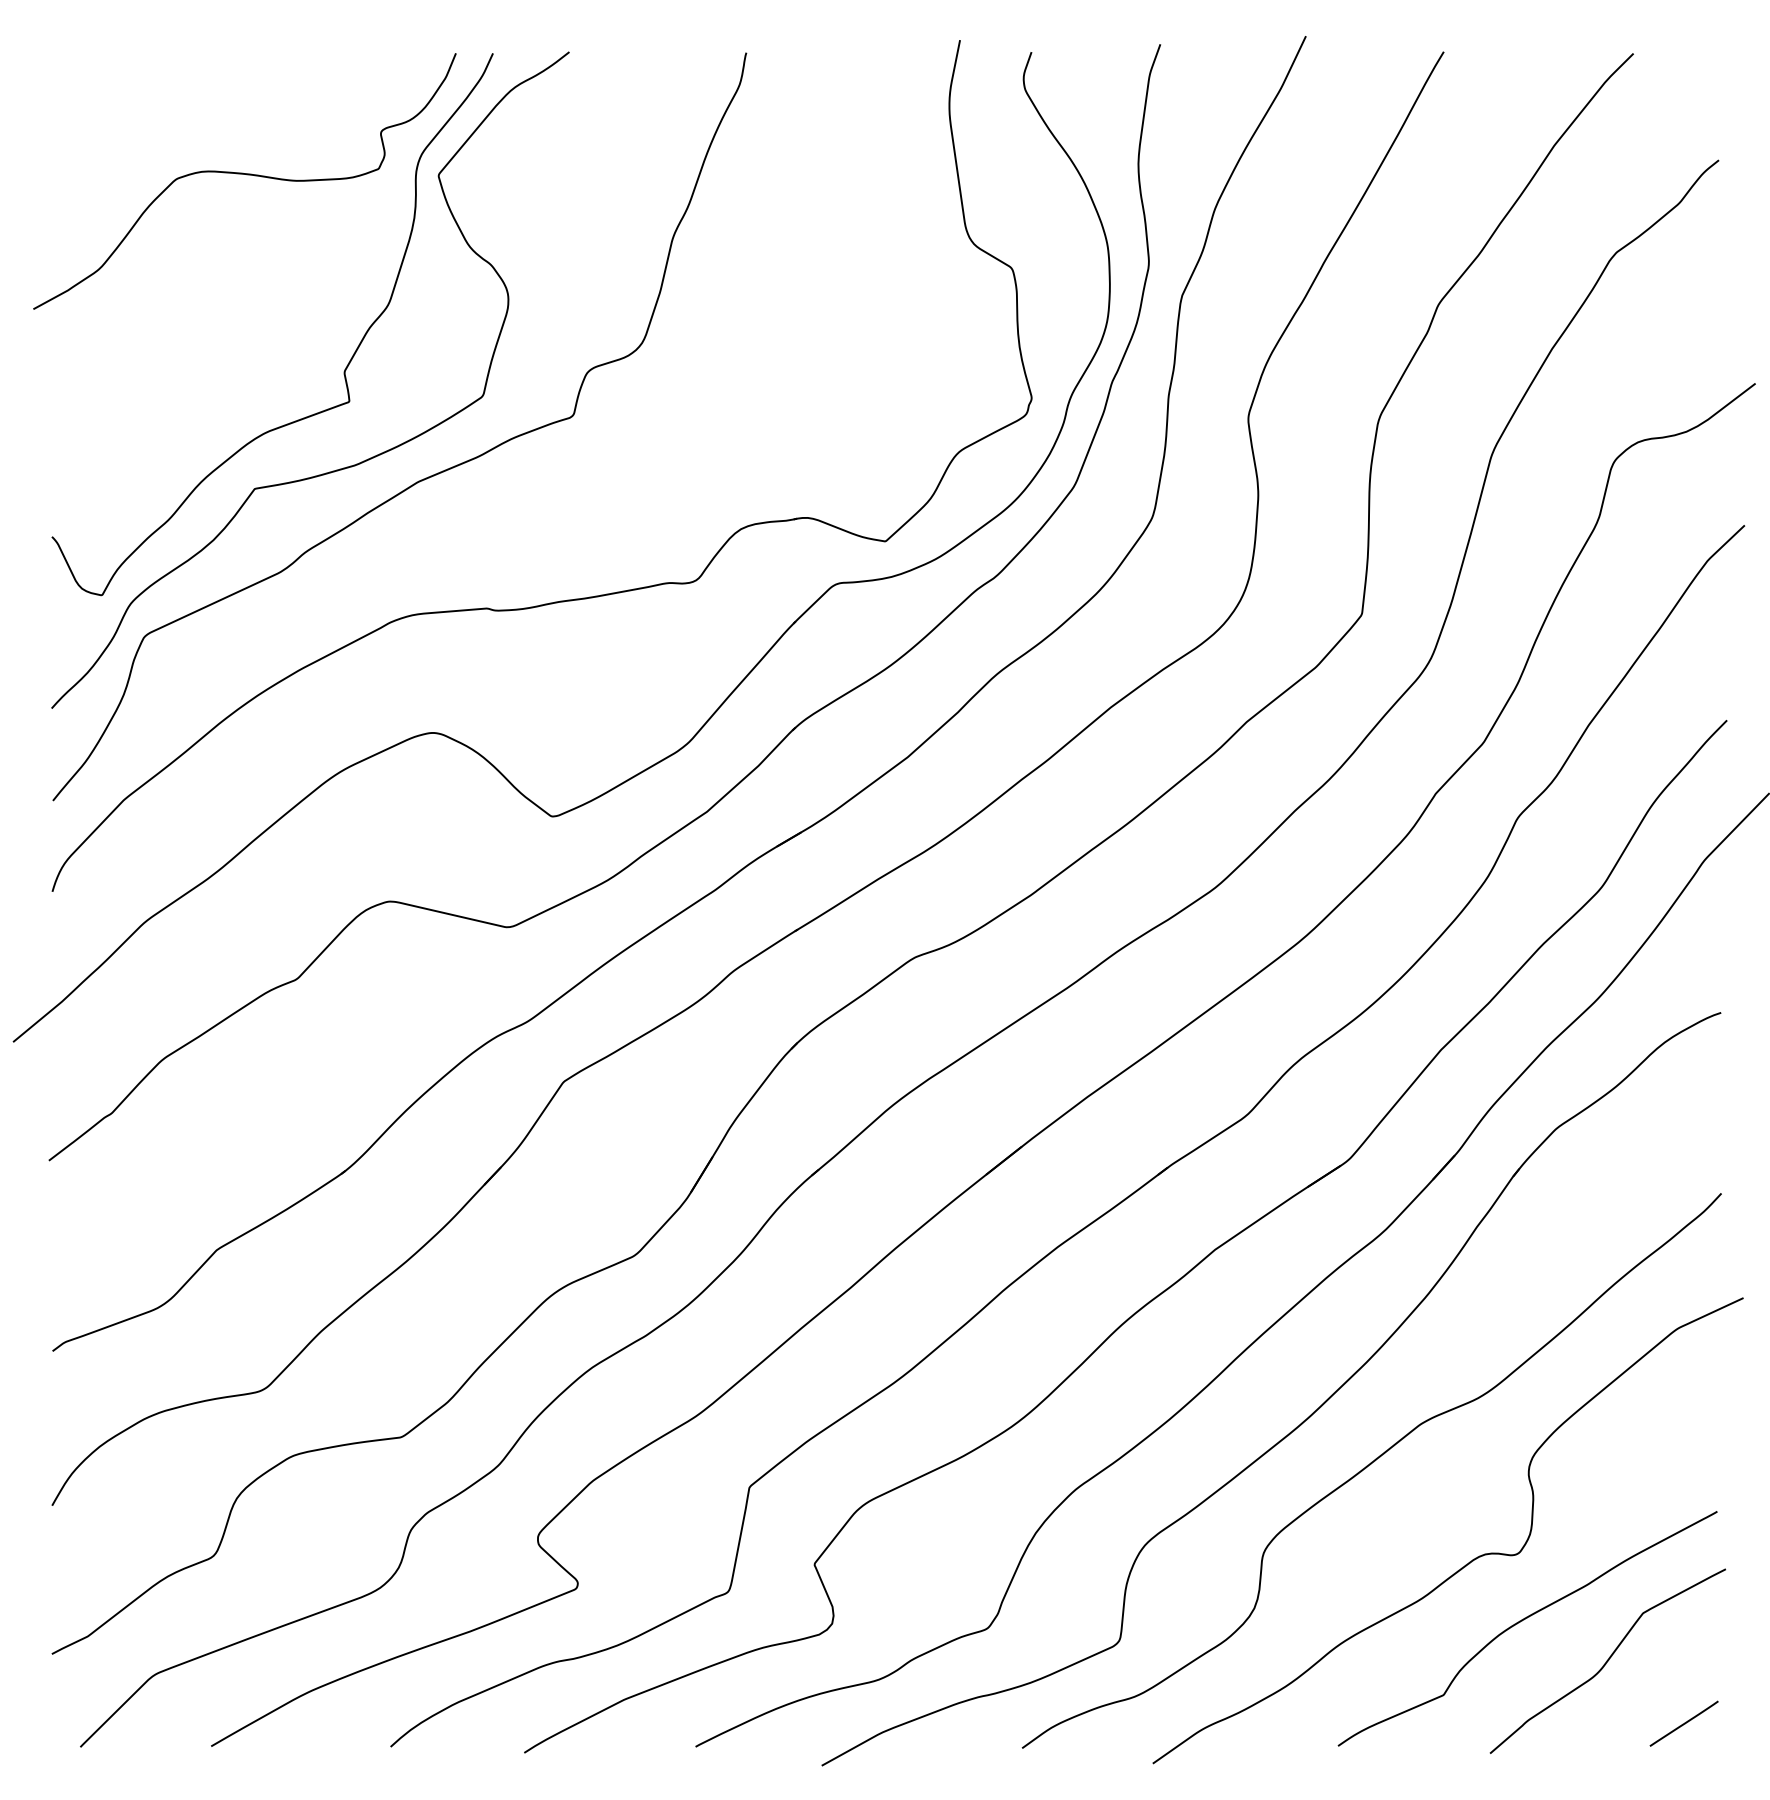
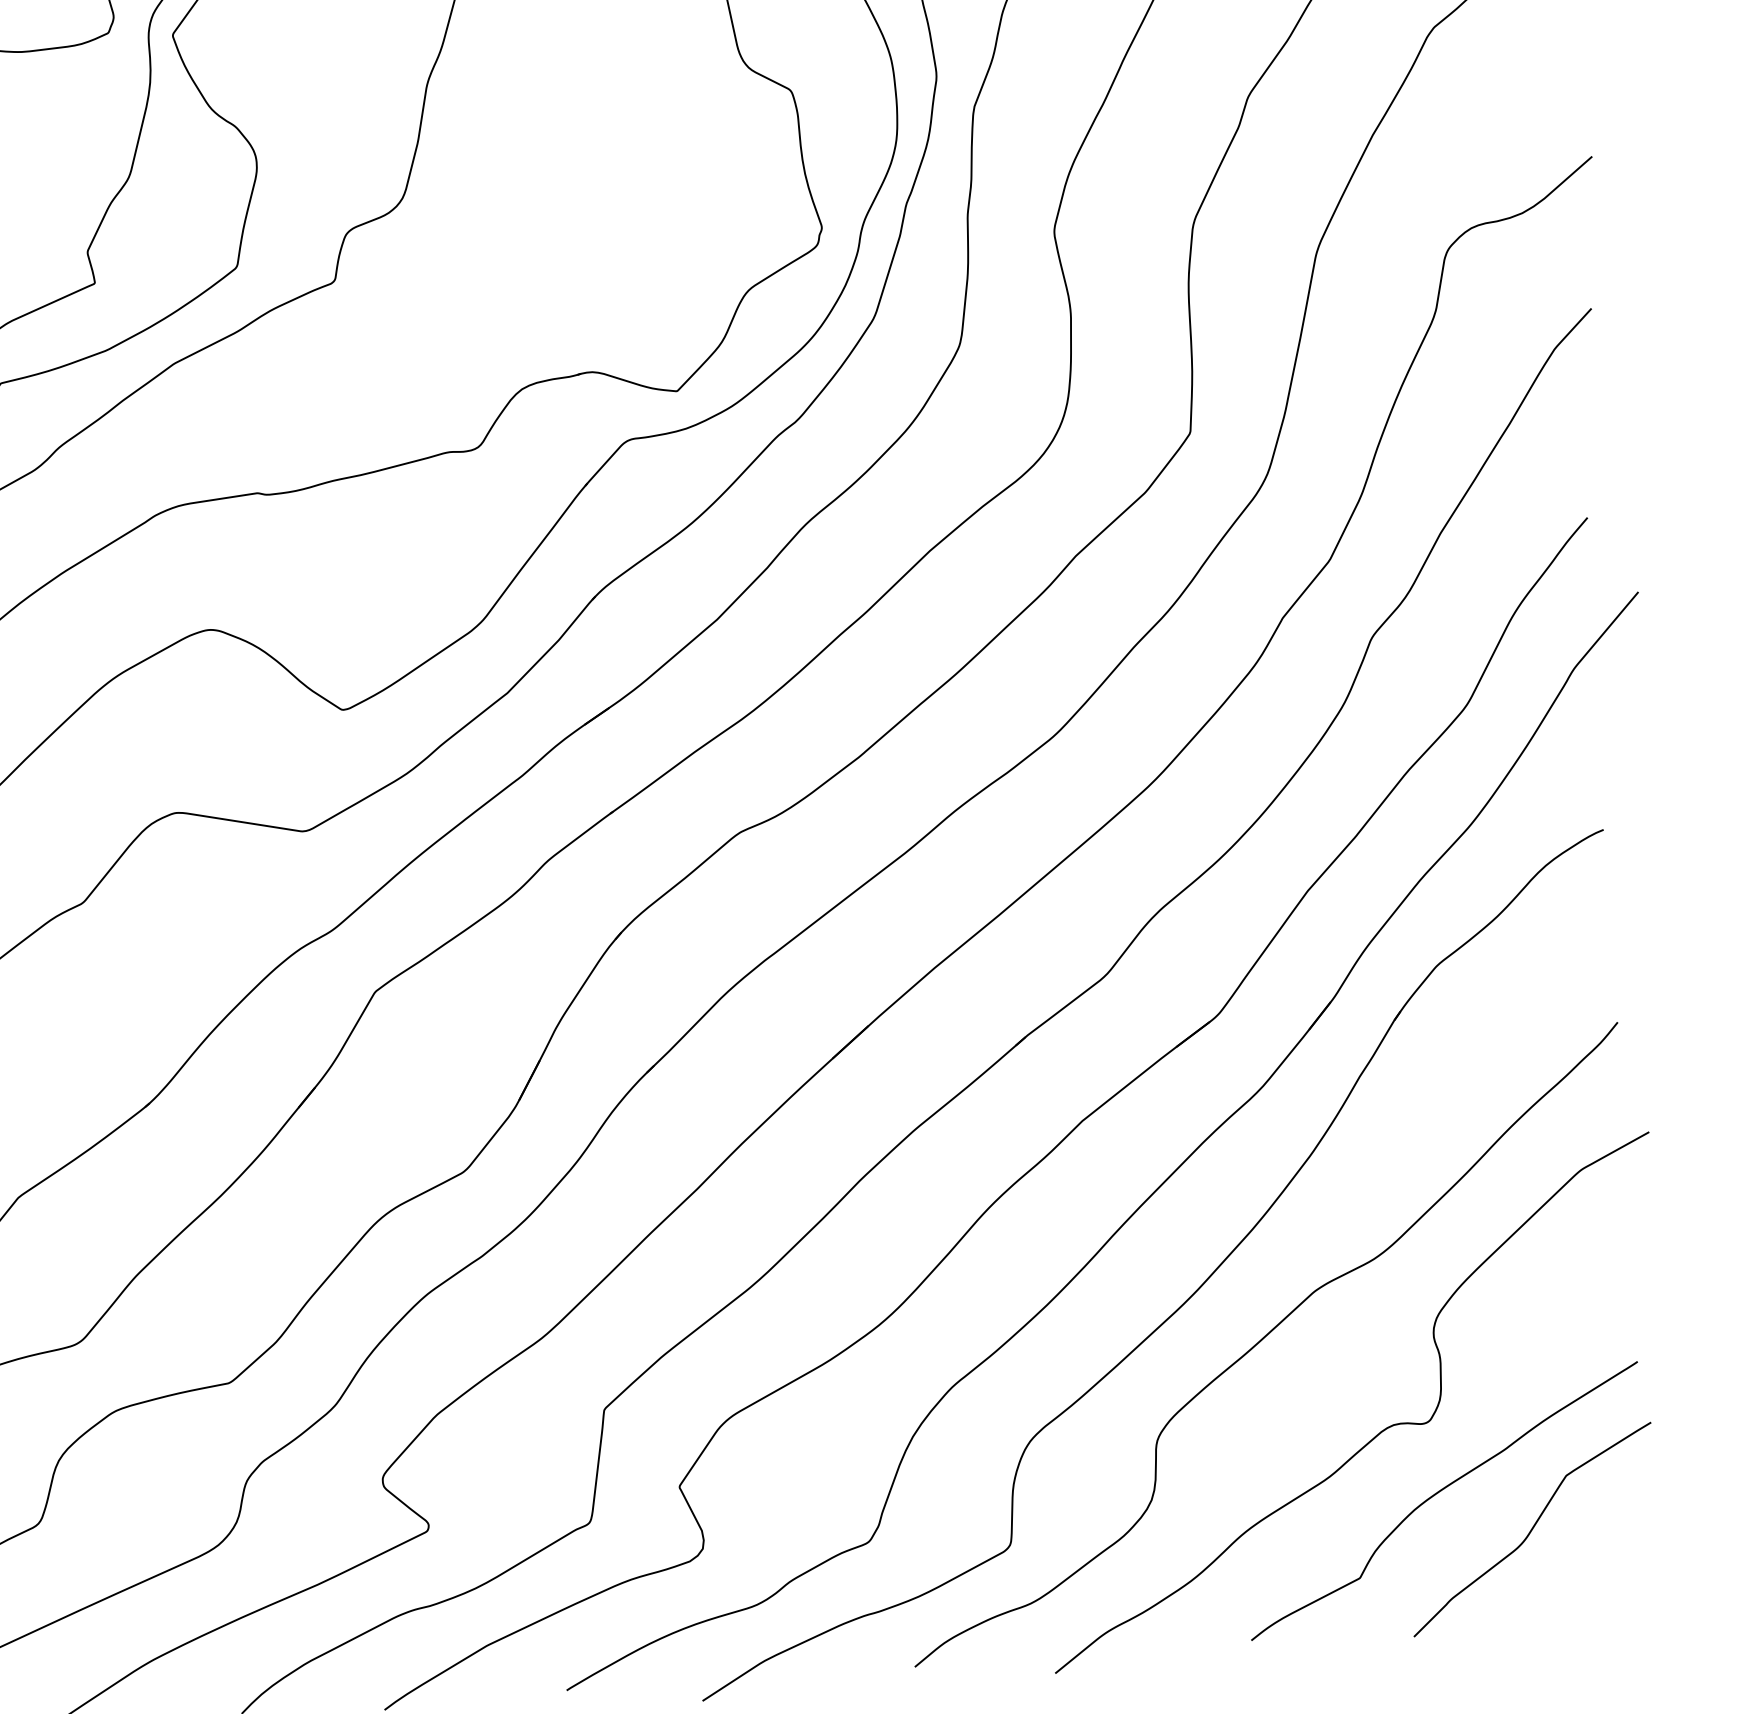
line: (1683, 1723) -> (1617, 1590), removed

